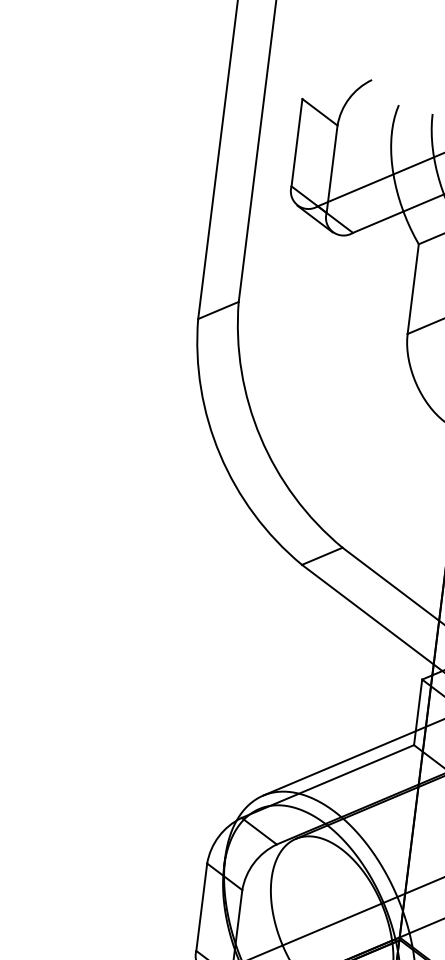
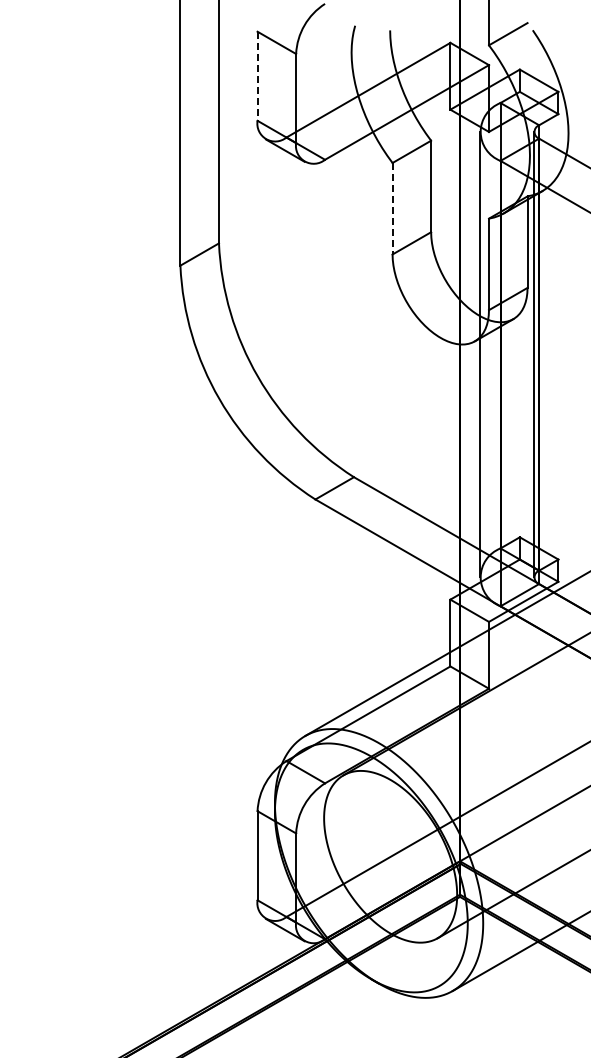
line: (296, 142) -> (257, 76), solid -> dashed
line: (413, 288) -> (392, 208), solid -> dashed

